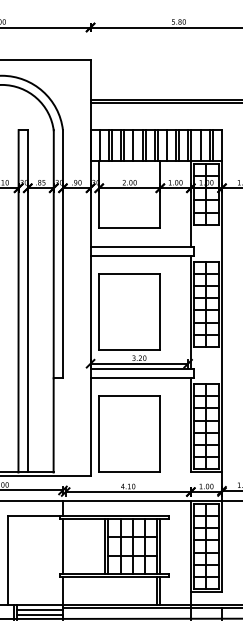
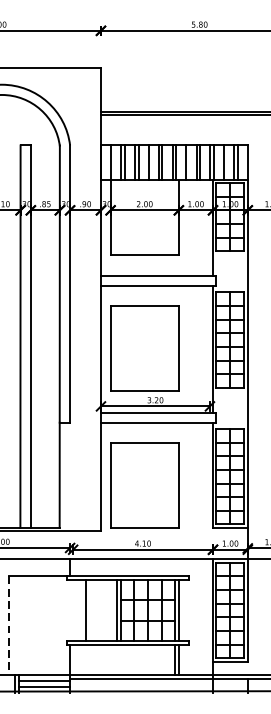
line: (62, 545) -> (85, 609), moved
line: (7, 560) -> (8, 626), solid -> dashed

